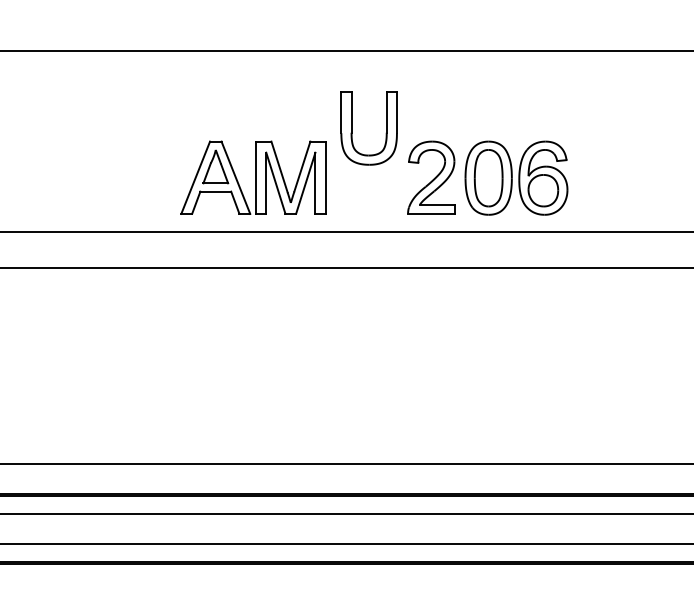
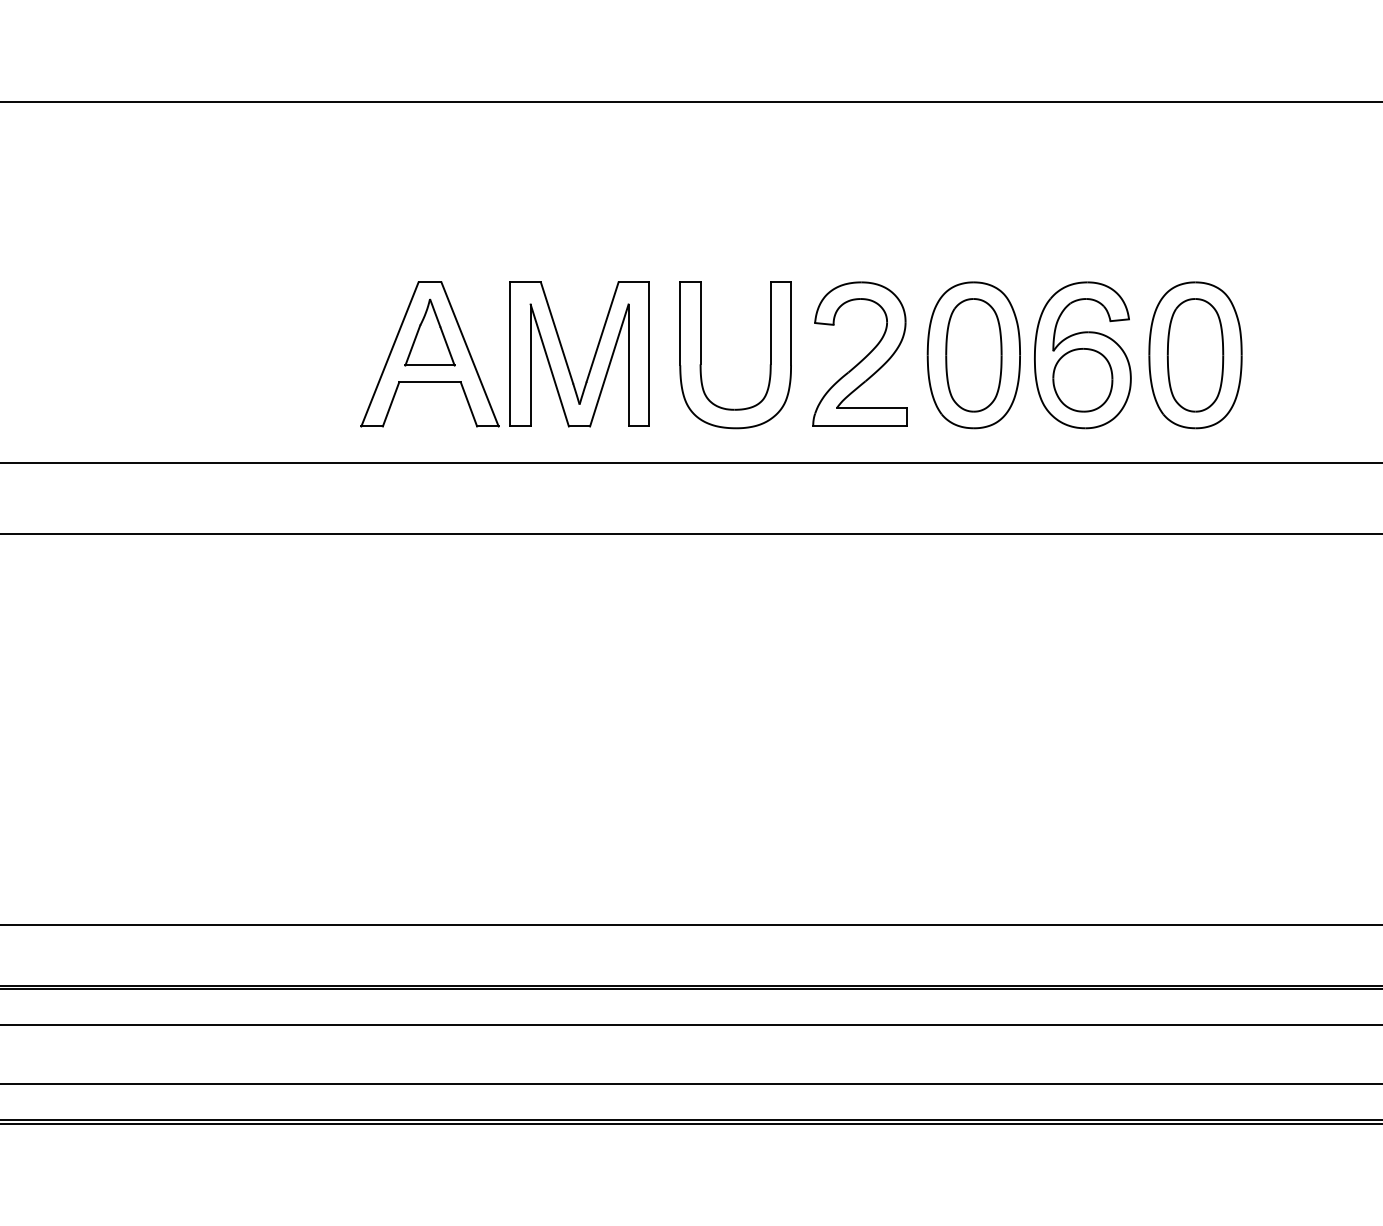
part: (352, 128) -> (702, 355), moved
part: (599, 177) -> (1194, 353), added

